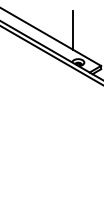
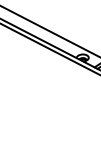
line: (73, 30) -> (76, 25), removed

